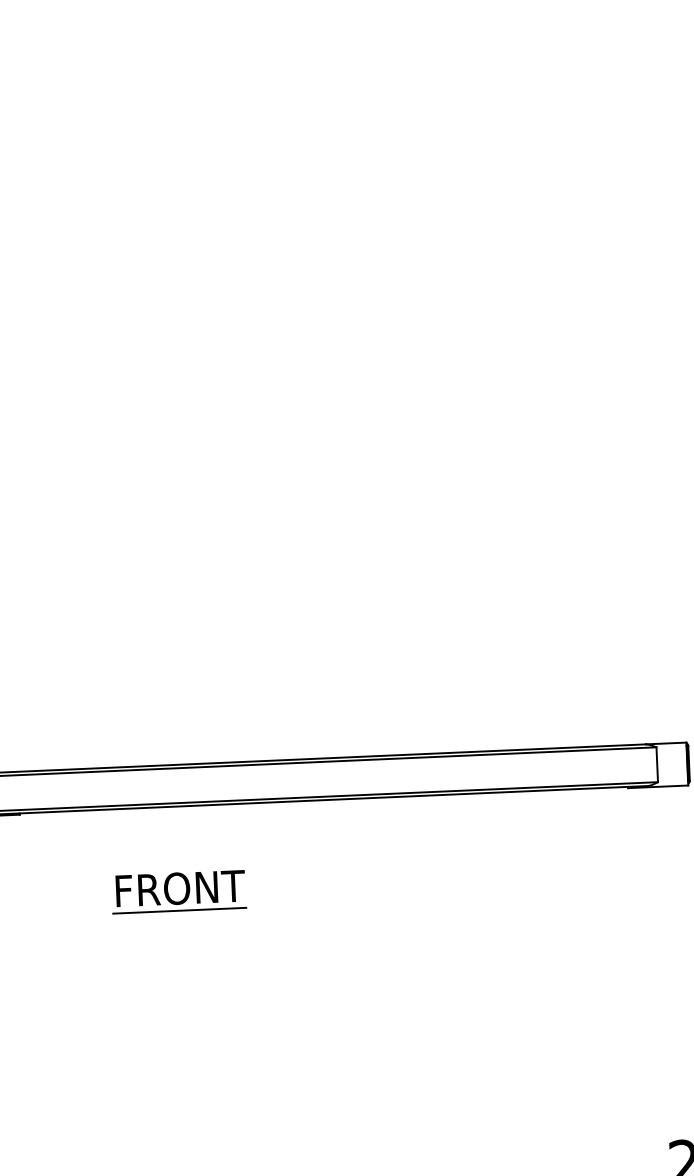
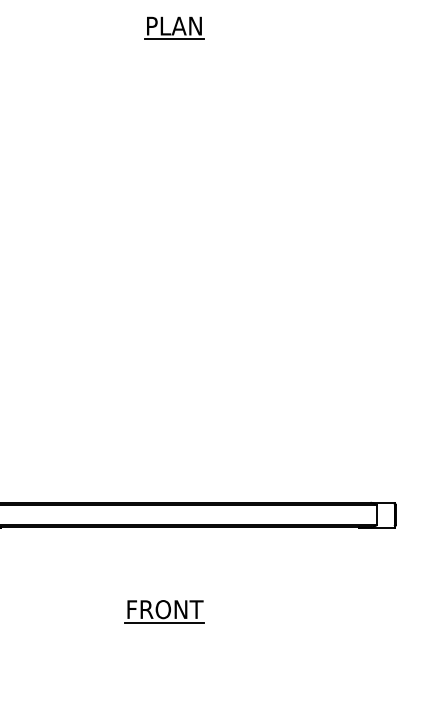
part: (179, 891) -> (164, 611), moved

